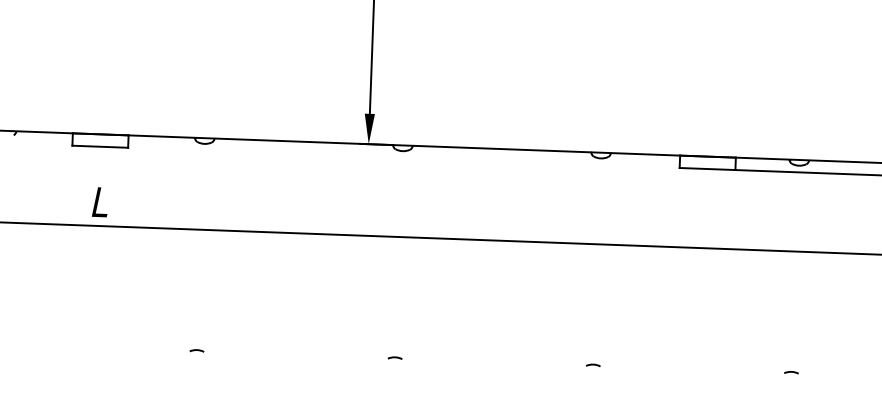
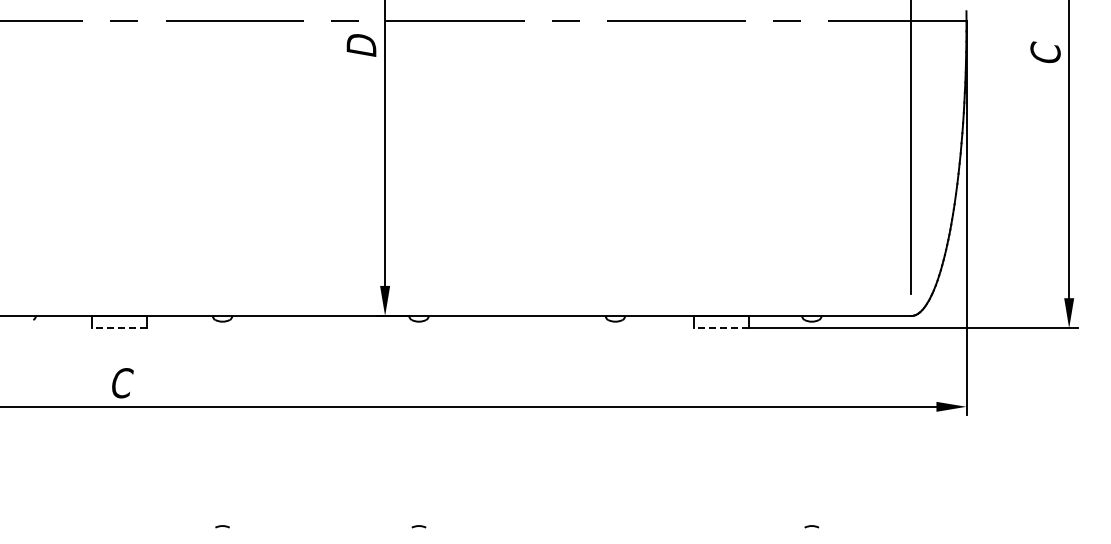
line: (100, 146) -> (119, 328), solid -> dashed
line: (707, 169) -> (721, 328), solid -> dashed
text: (101, 202) -> (122, 383), L -> C
arc: (593, 365) -> (615, 526), removed

